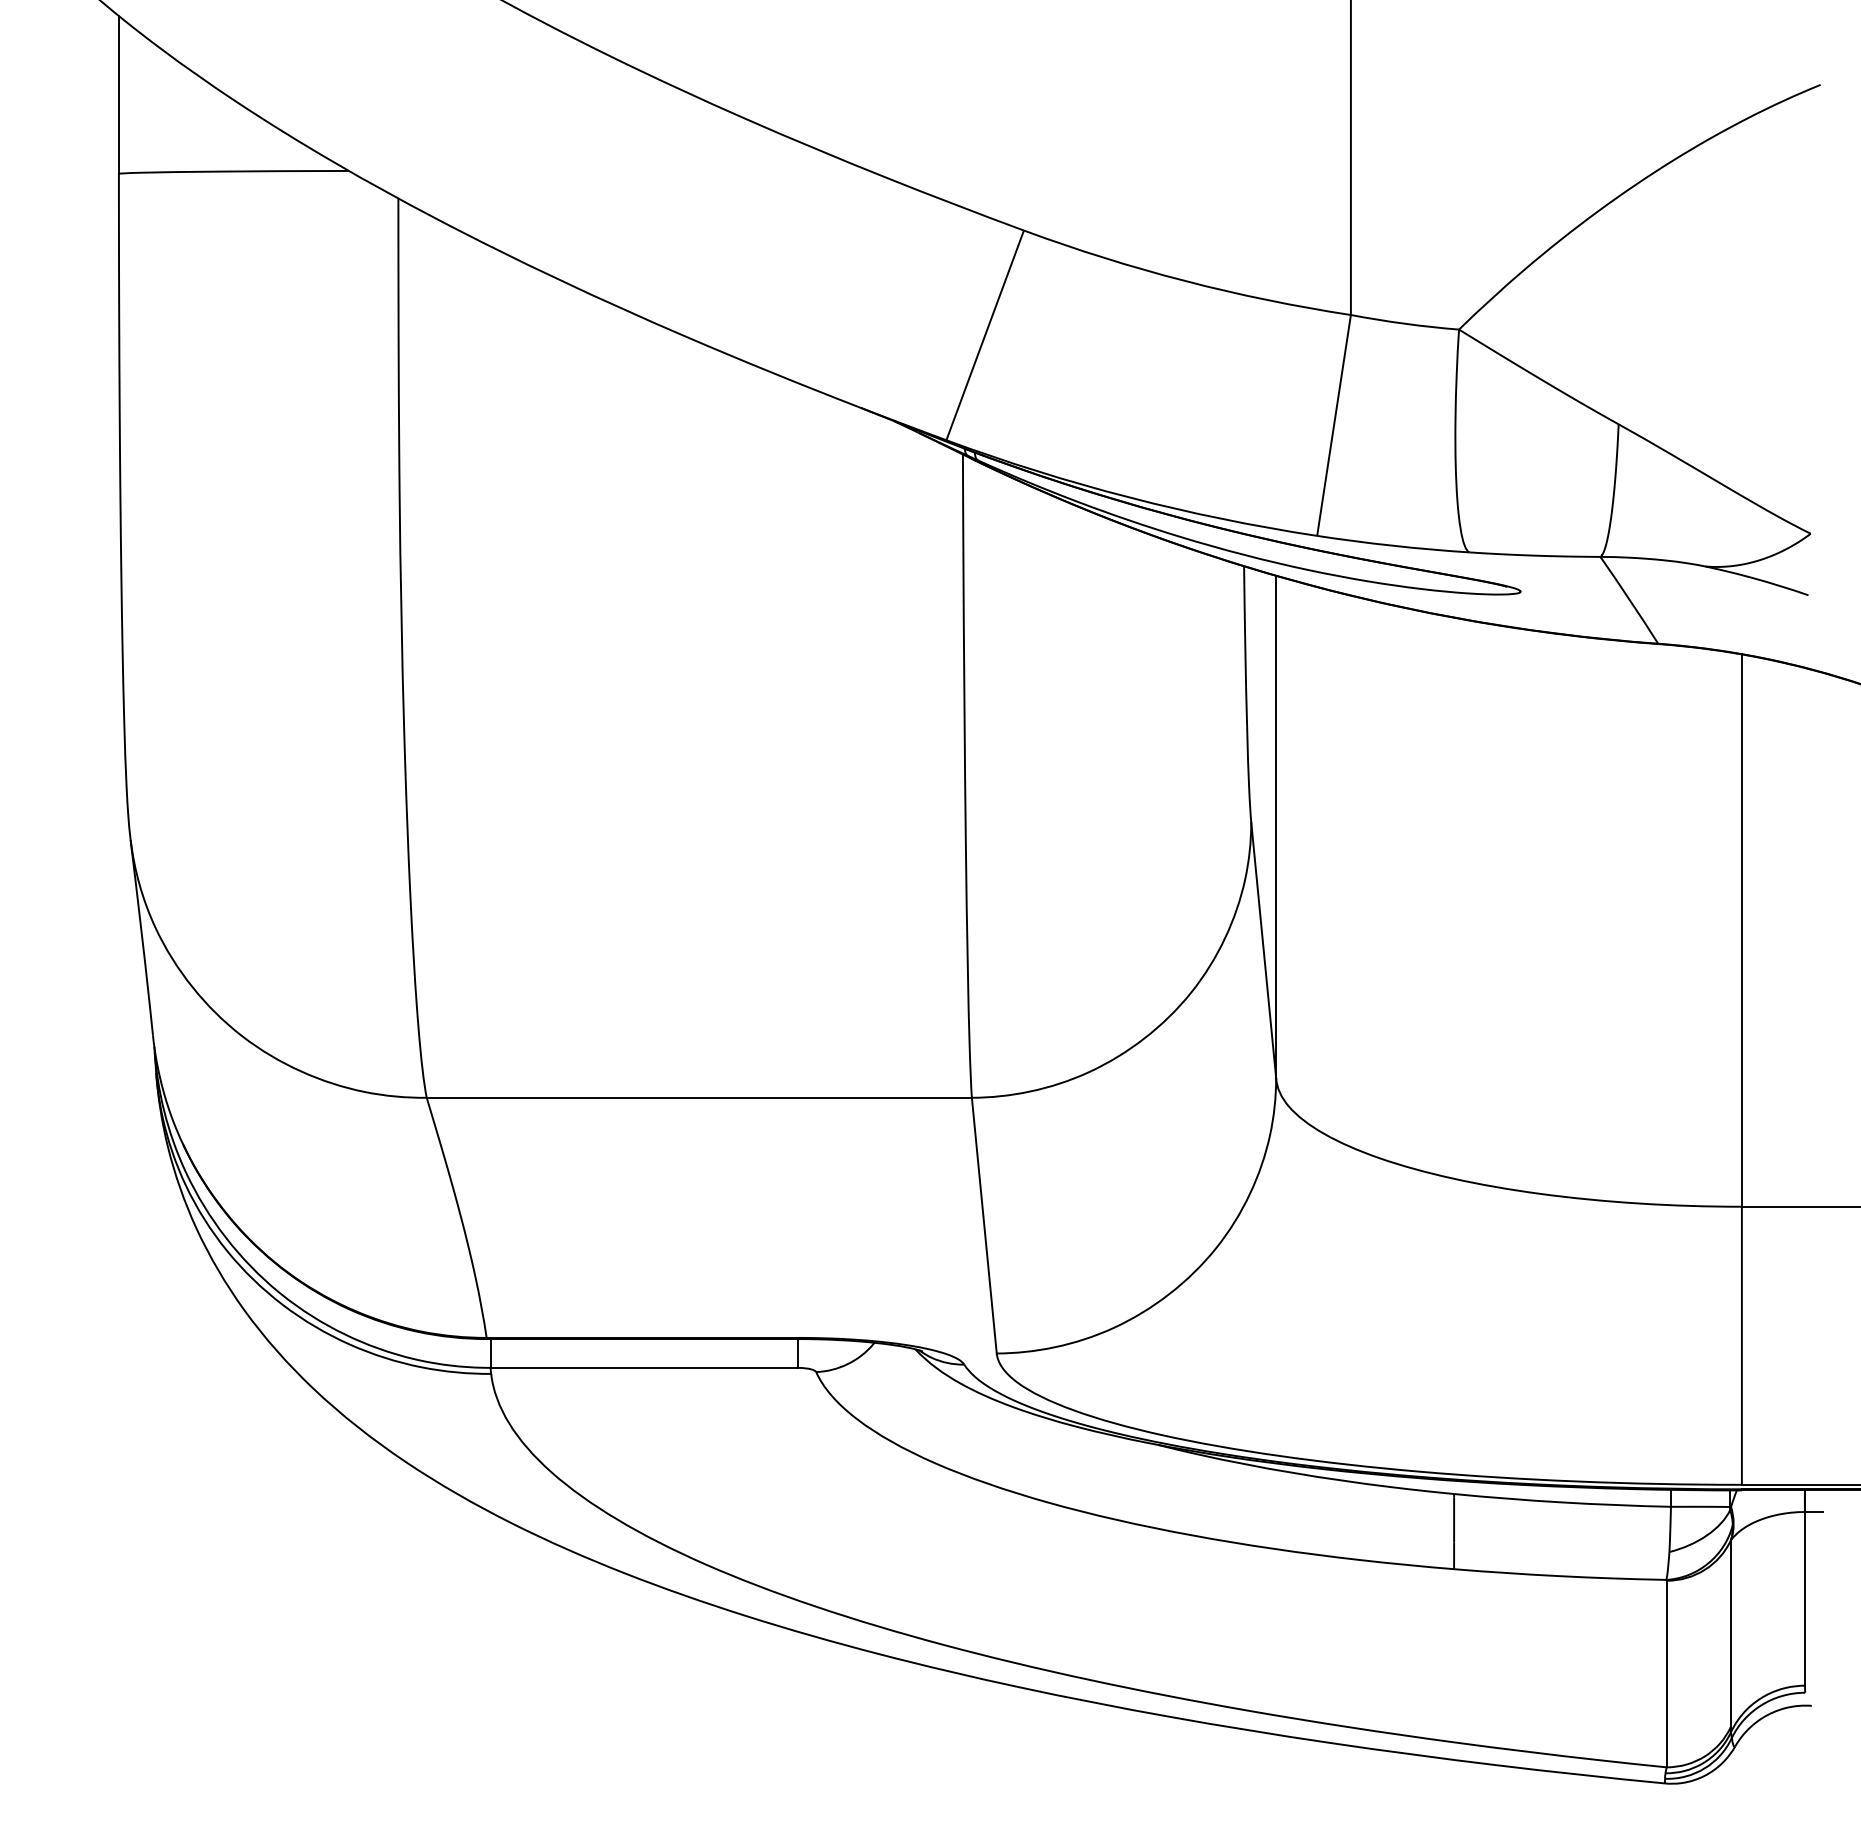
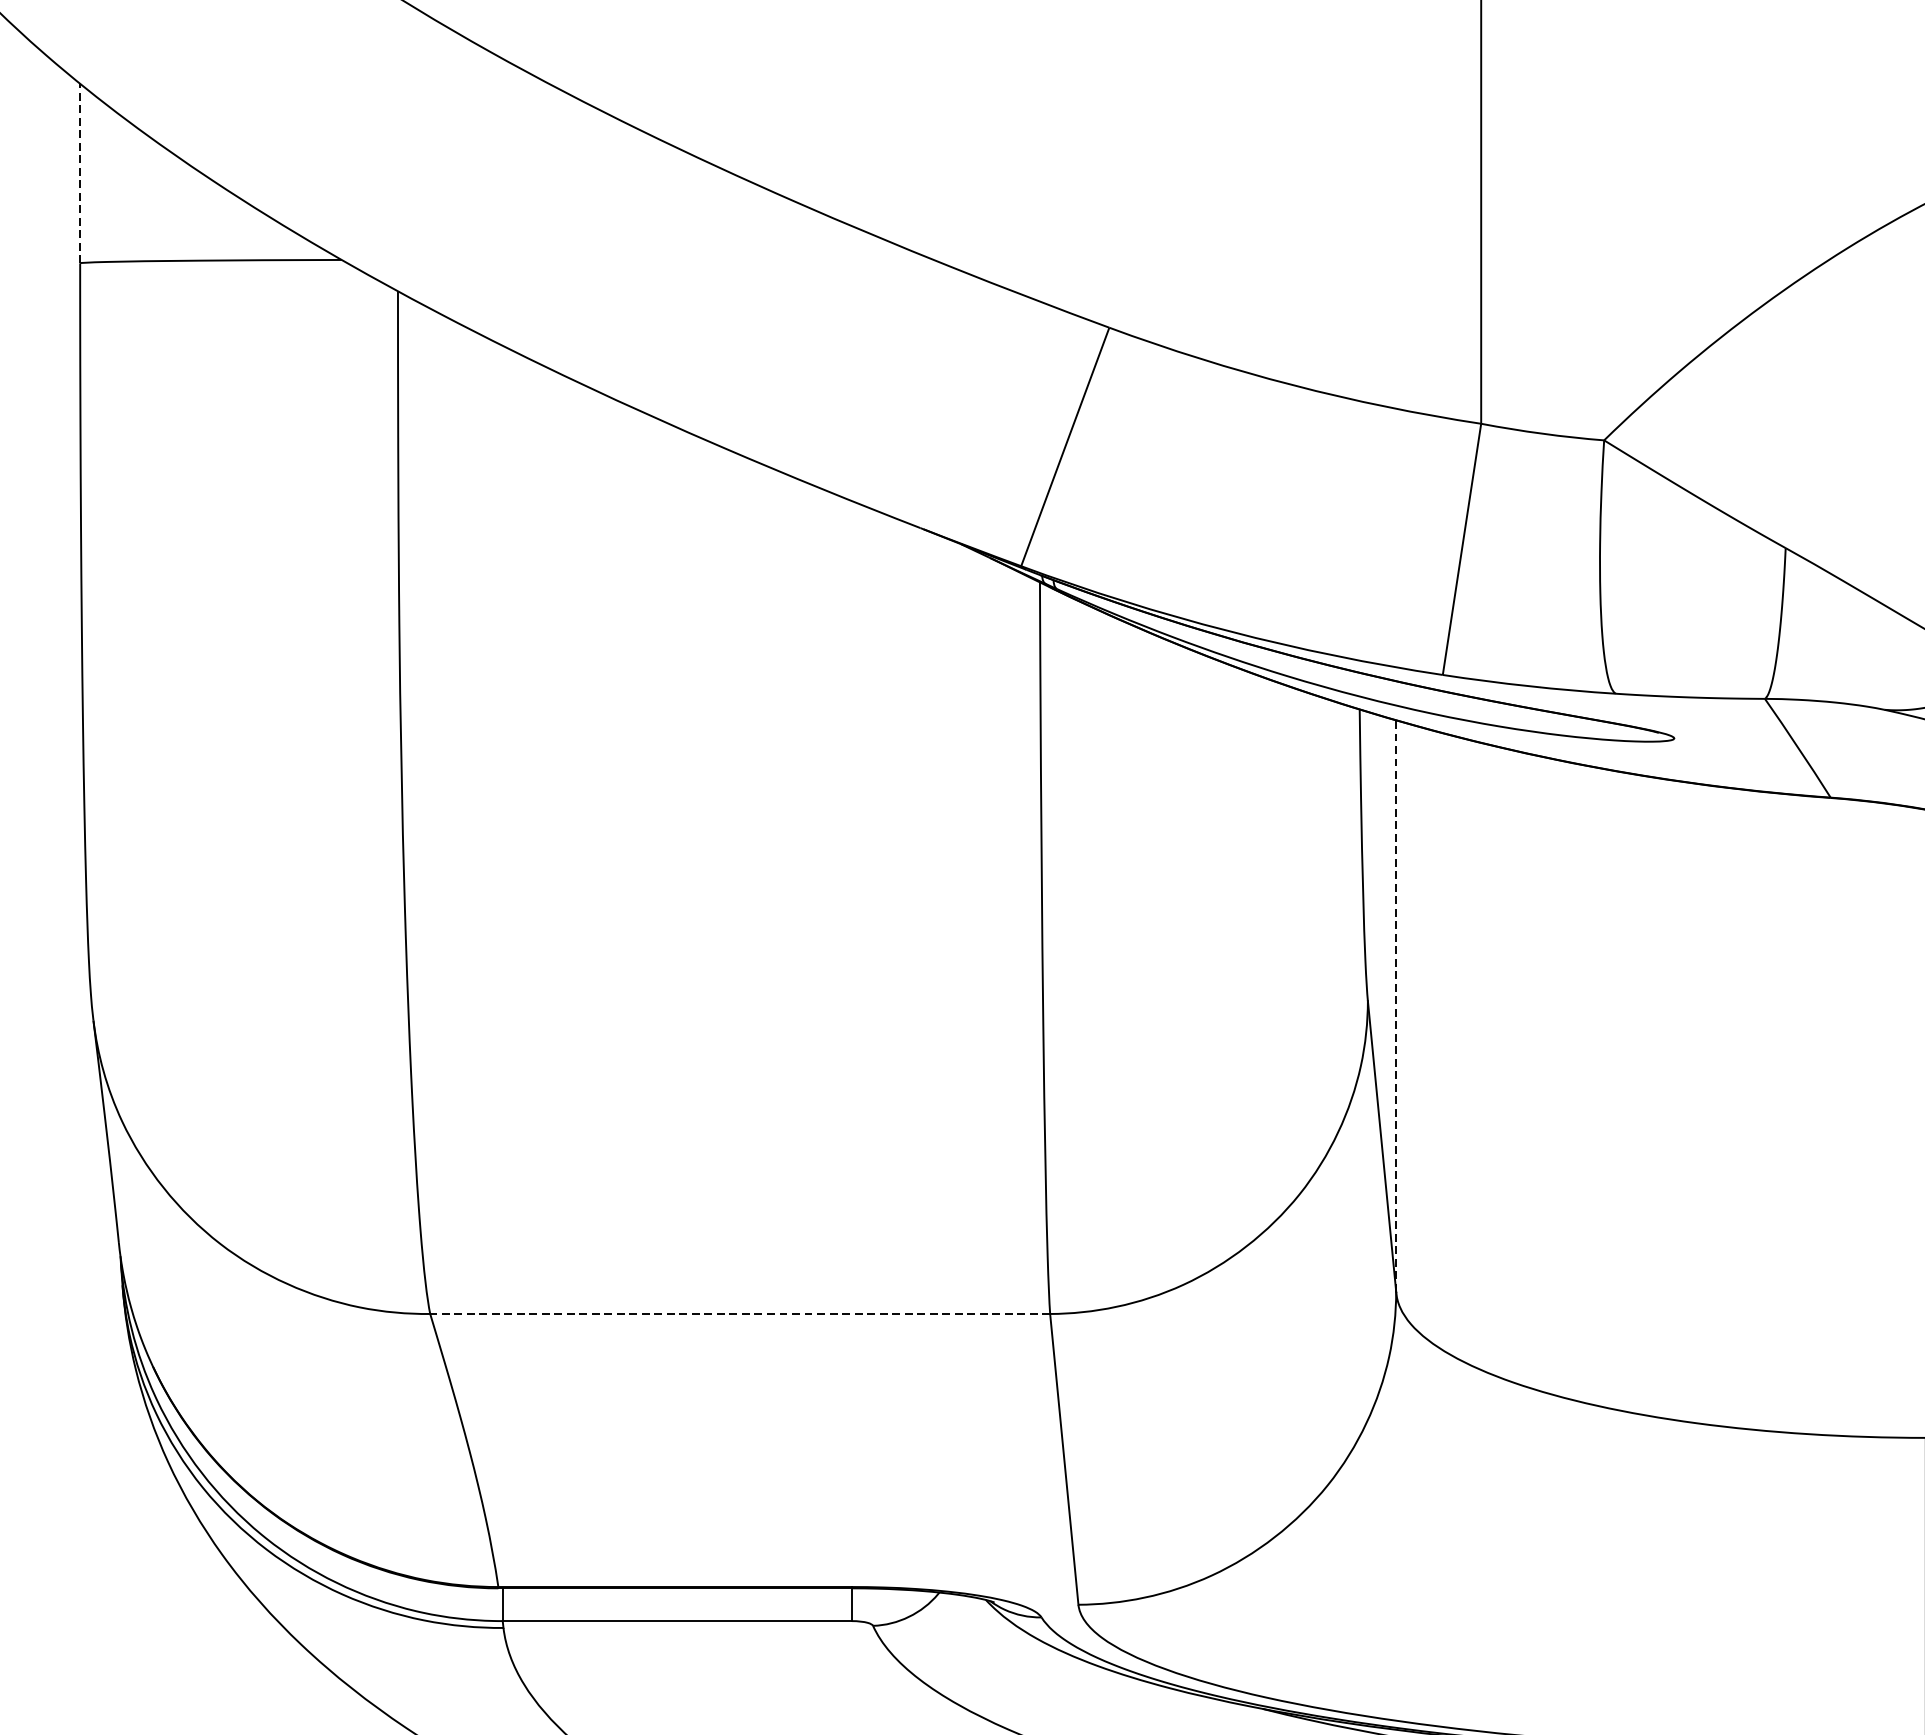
line: (118, 95) -> (79, 174), solid -> dashed
line: (1276, 826) -> (1396, 1005), solid -> dashed
line: (699, 1097) -> (740, 1313), solid -> dashed

